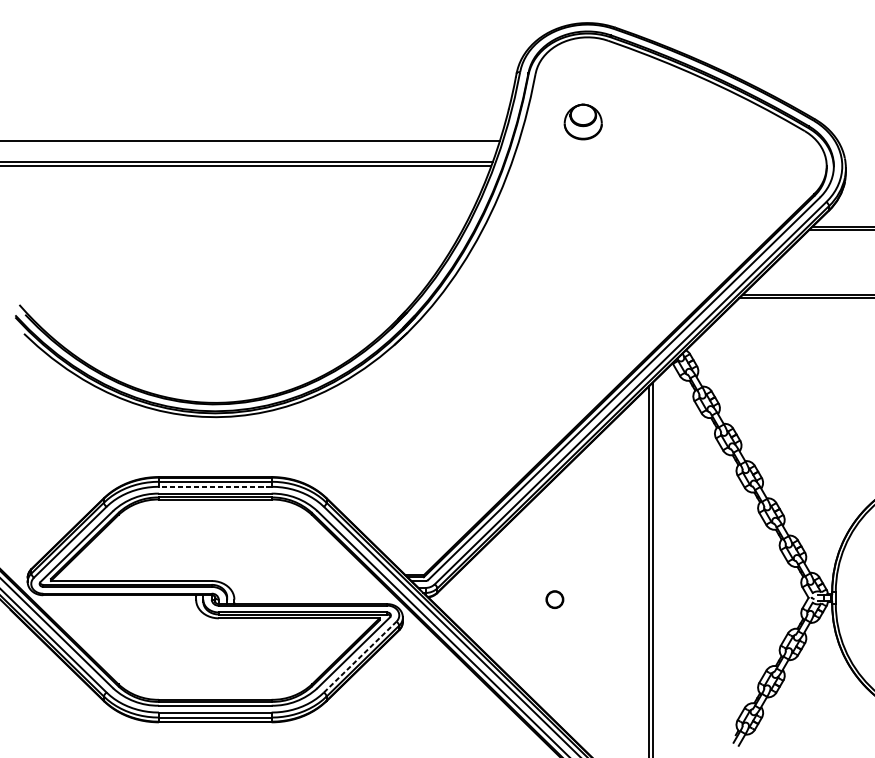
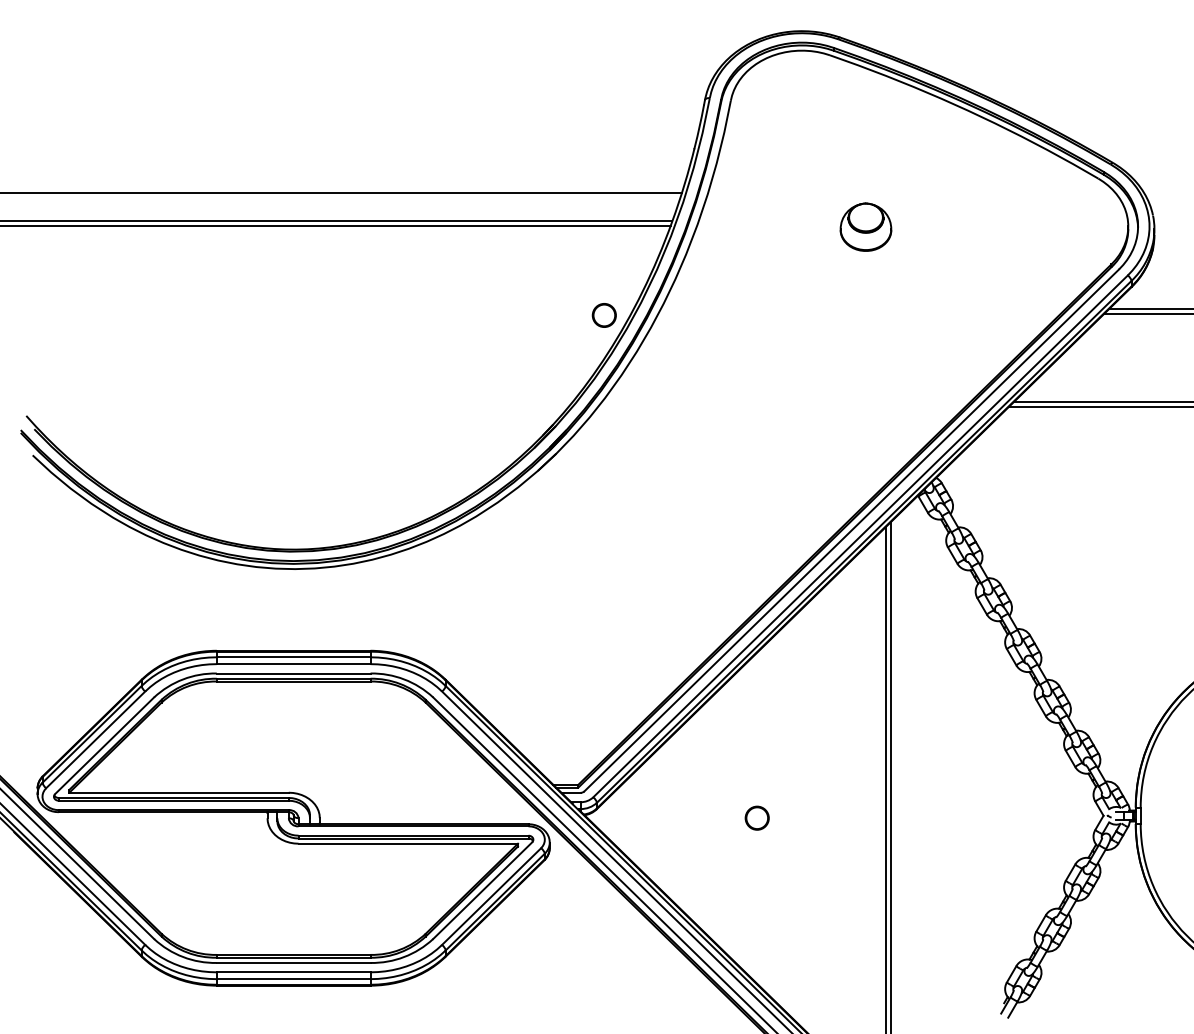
part: (582, 121) -> (865, 226), moved
circle: (442, 231) -> (603, 315), added
line: (215, 487) -> (293, 664), dashed -> solid
line: (360, 657) -> (491, 896), dashed -> solid

